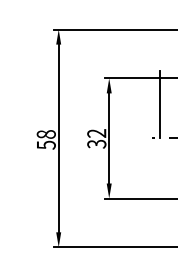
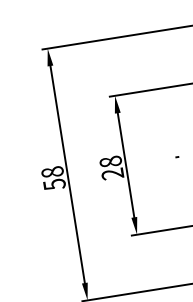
line: (160, 104) -> (179, 116), removed
text: (96, 138) -> (111, 167), 32 -> 28

